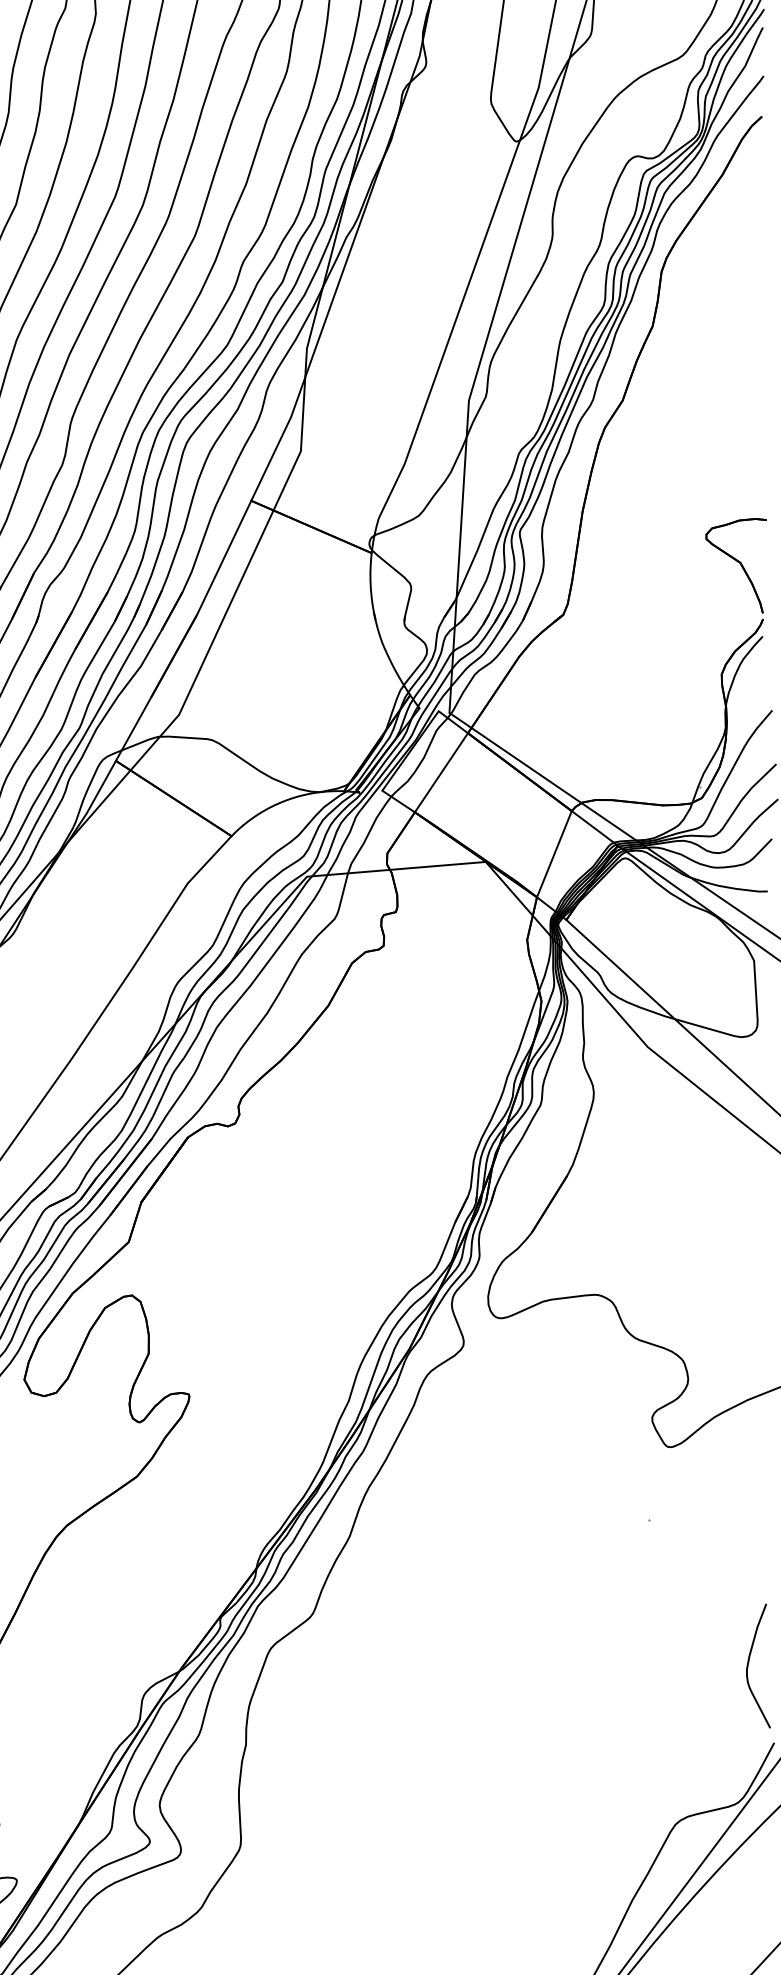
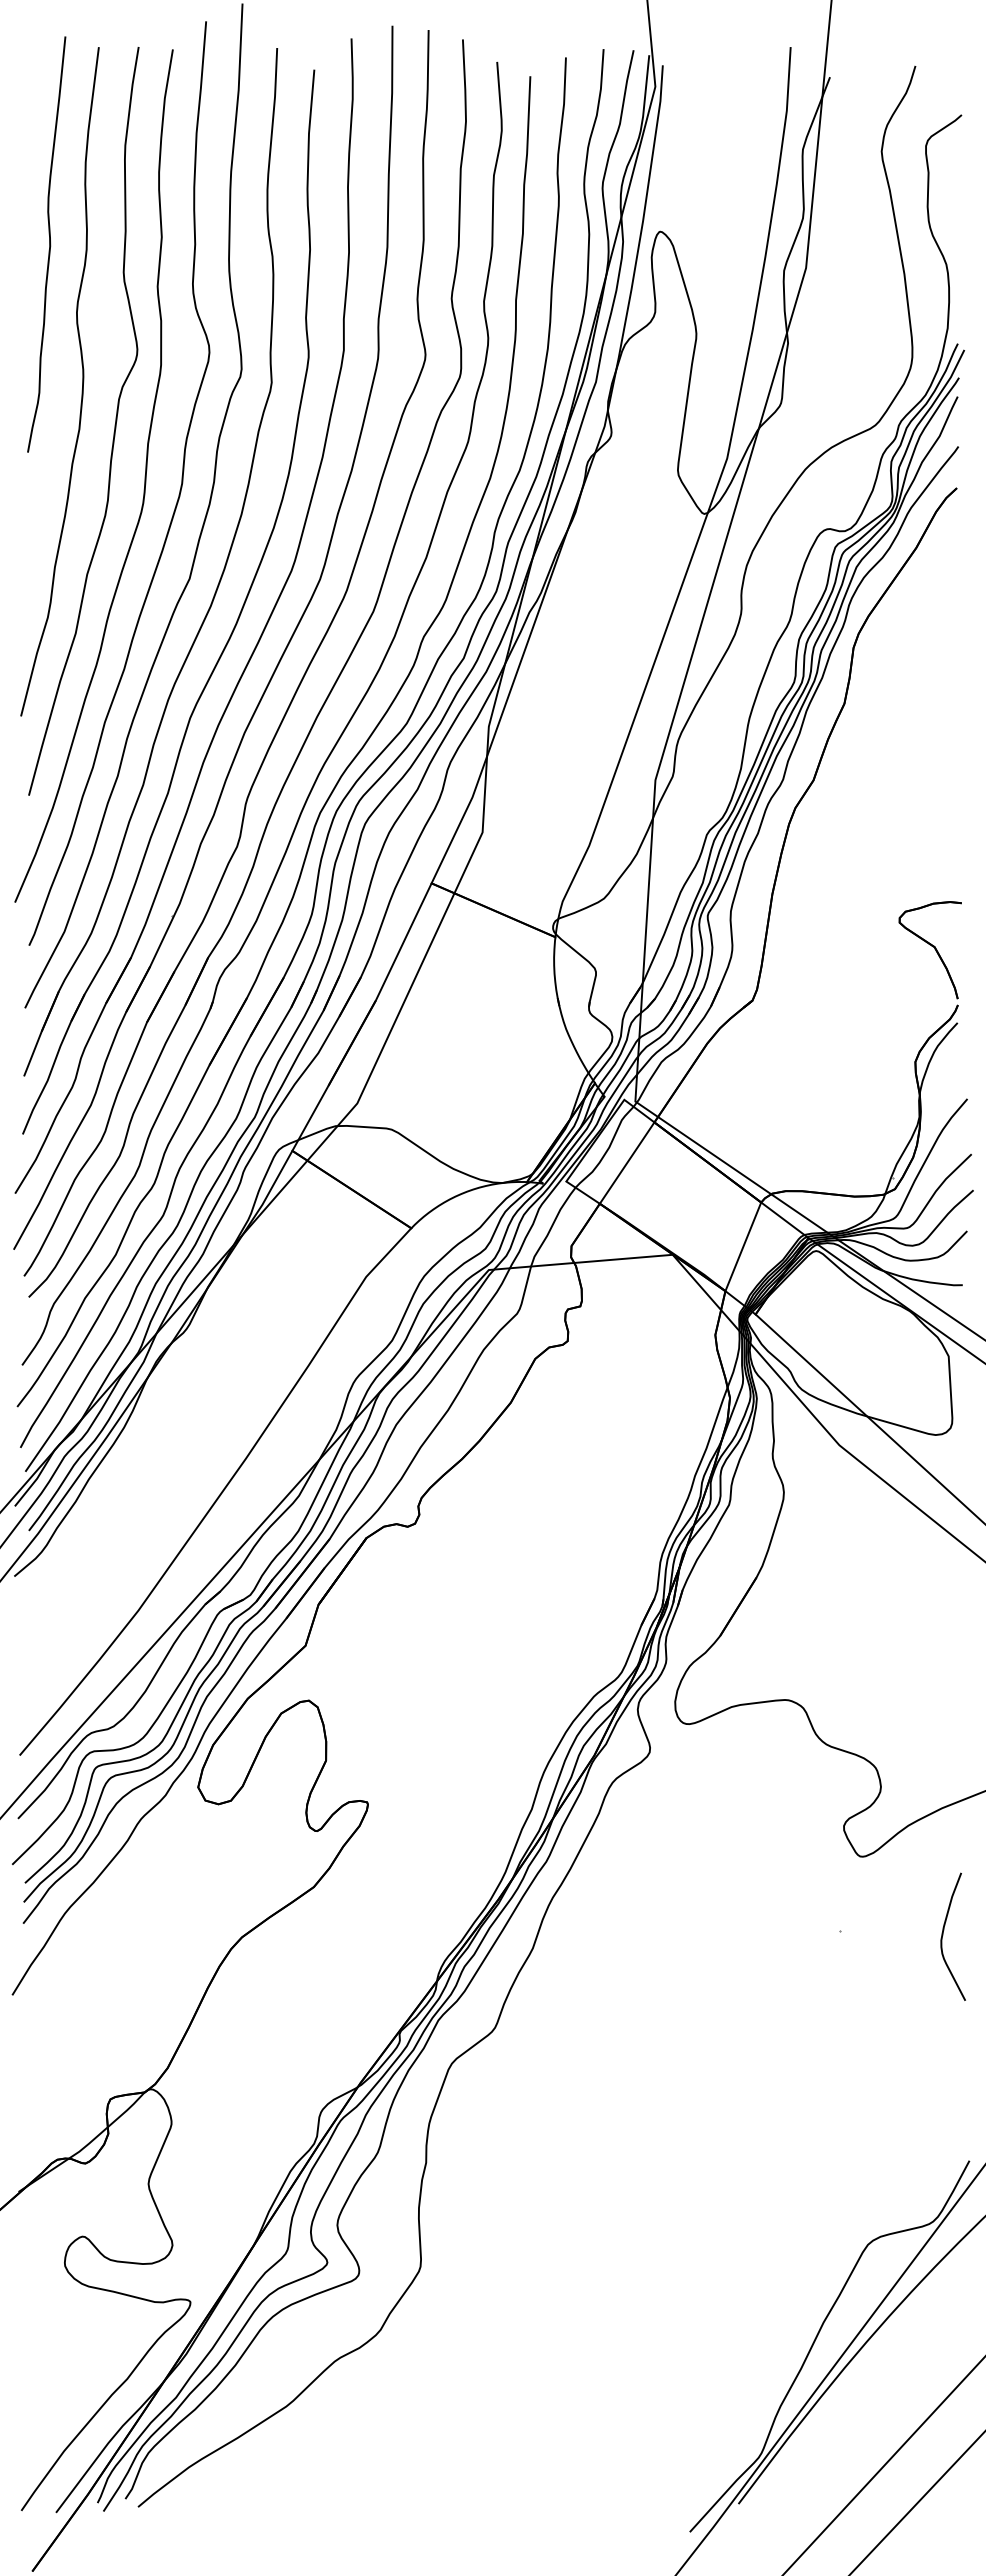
curve: (749, 1664) -> (943, 1935), moved

